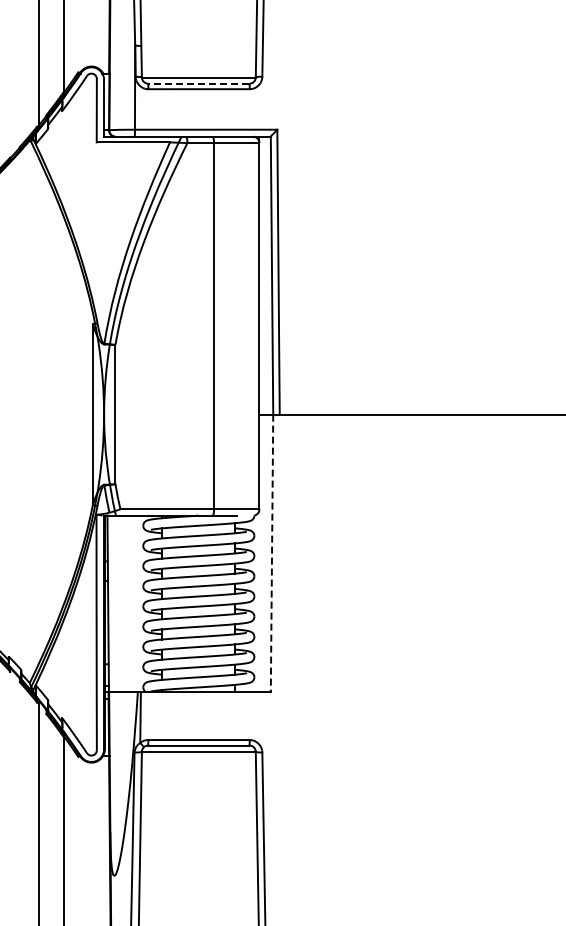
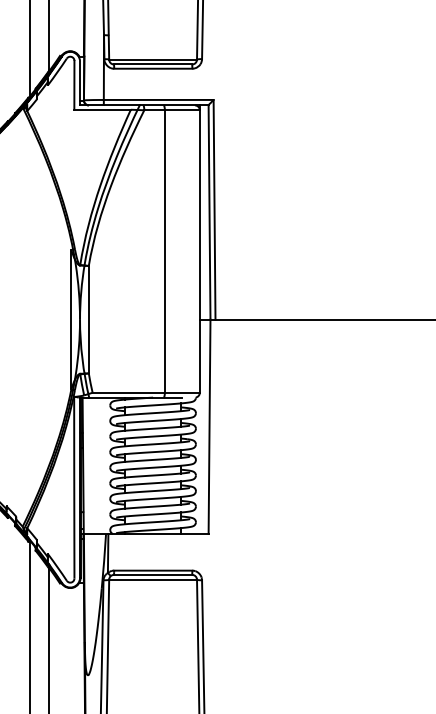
line: (198, 83) -> (152, 64), dashed -> solid
line: (272, 553) -> (209, 426), dashed -> solid

